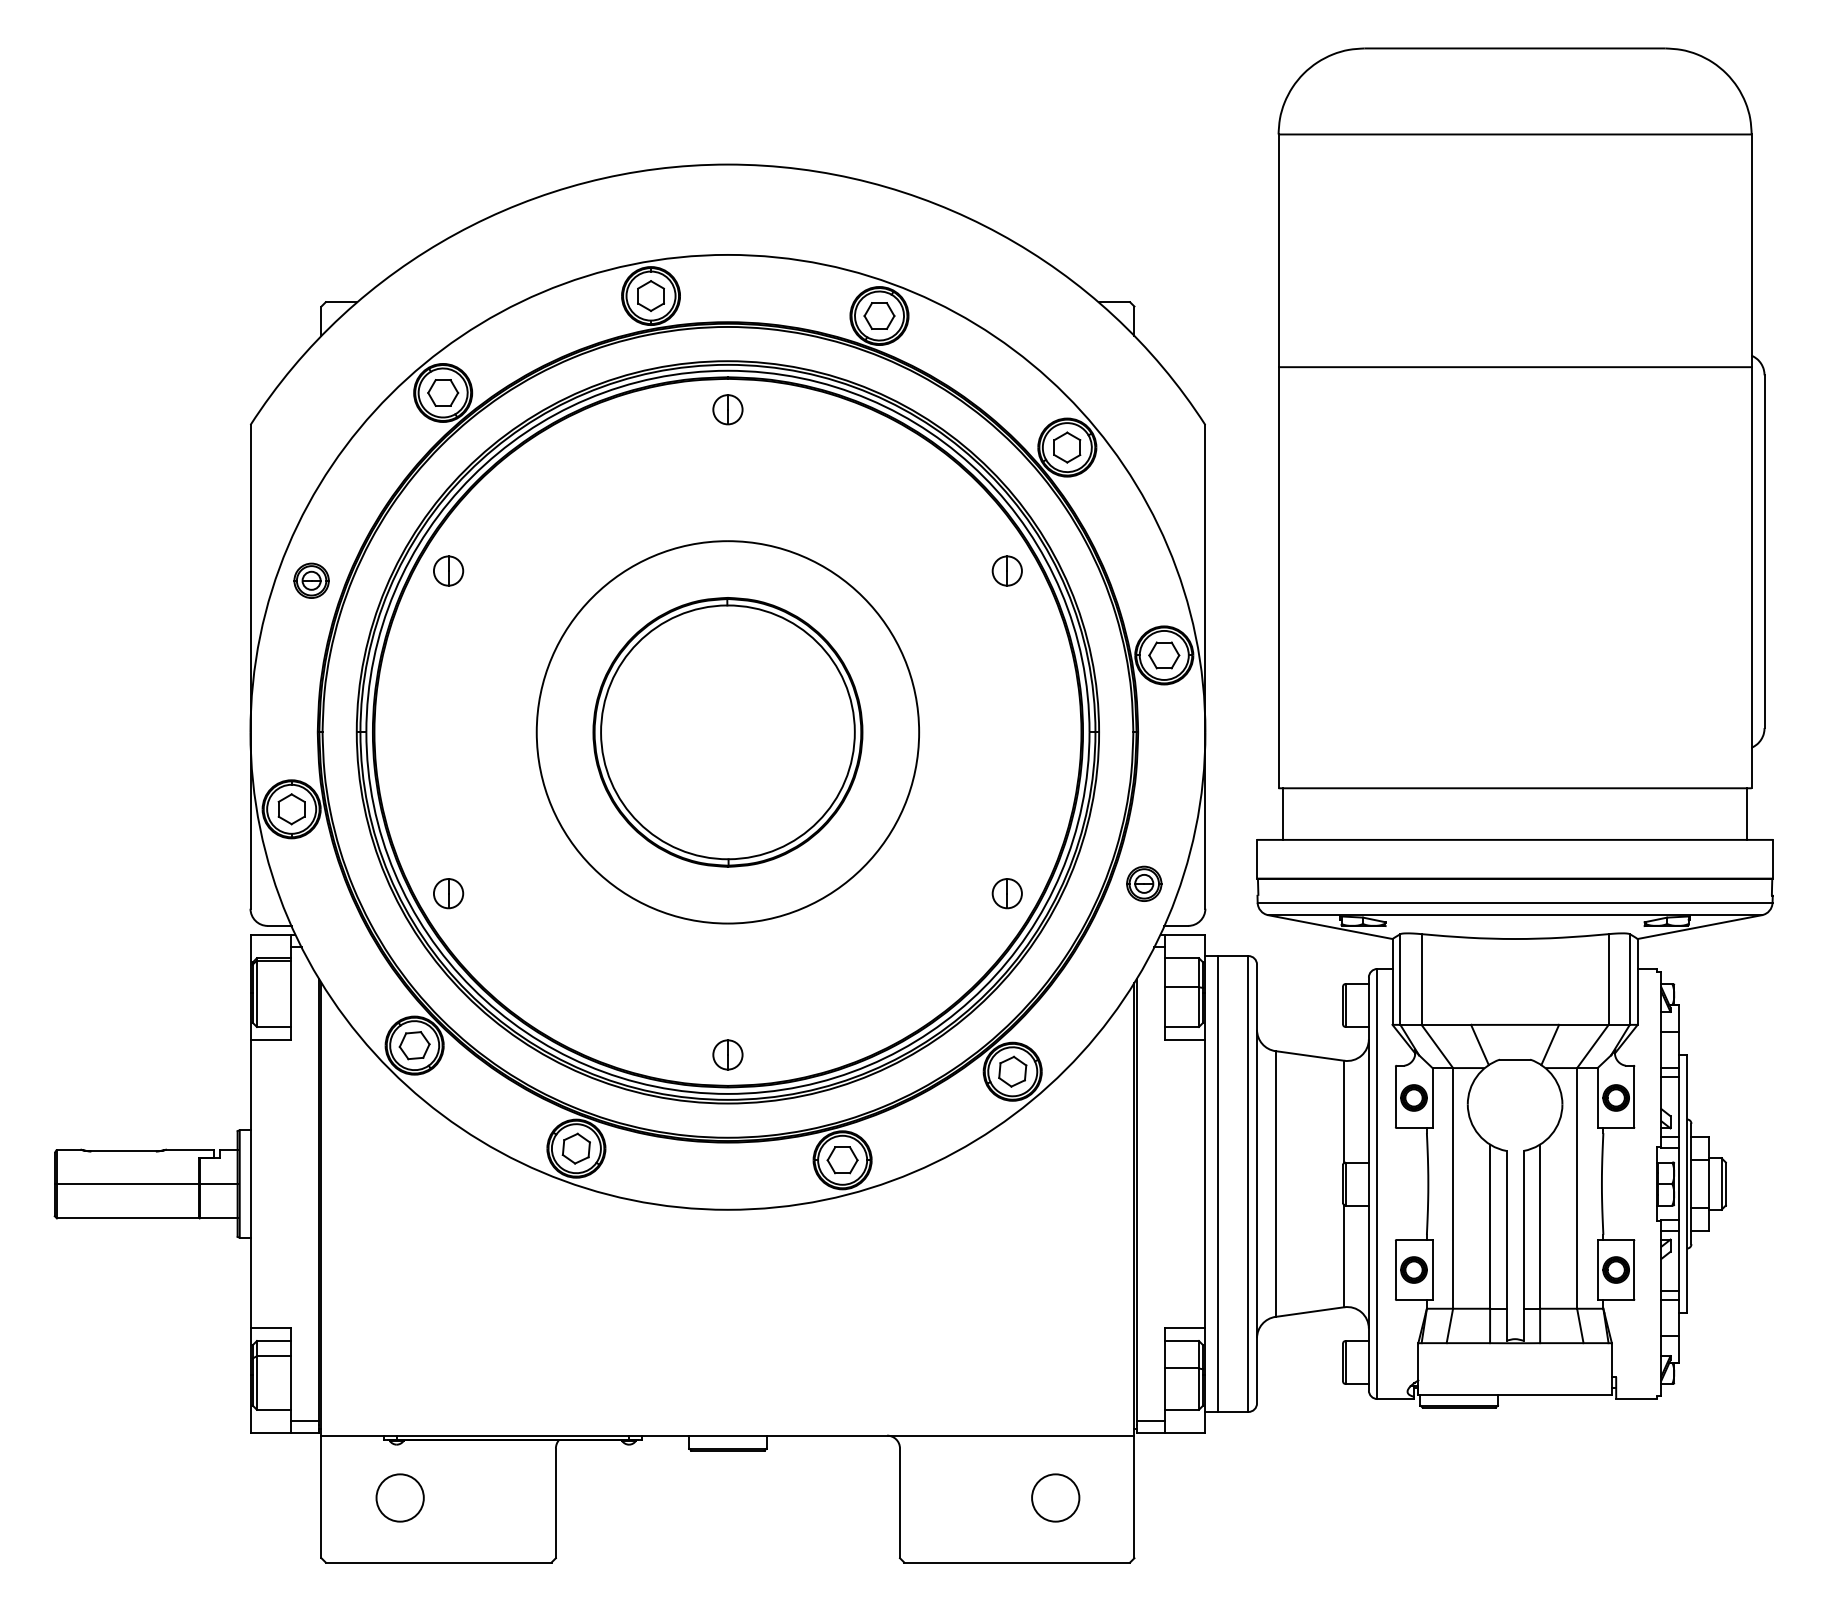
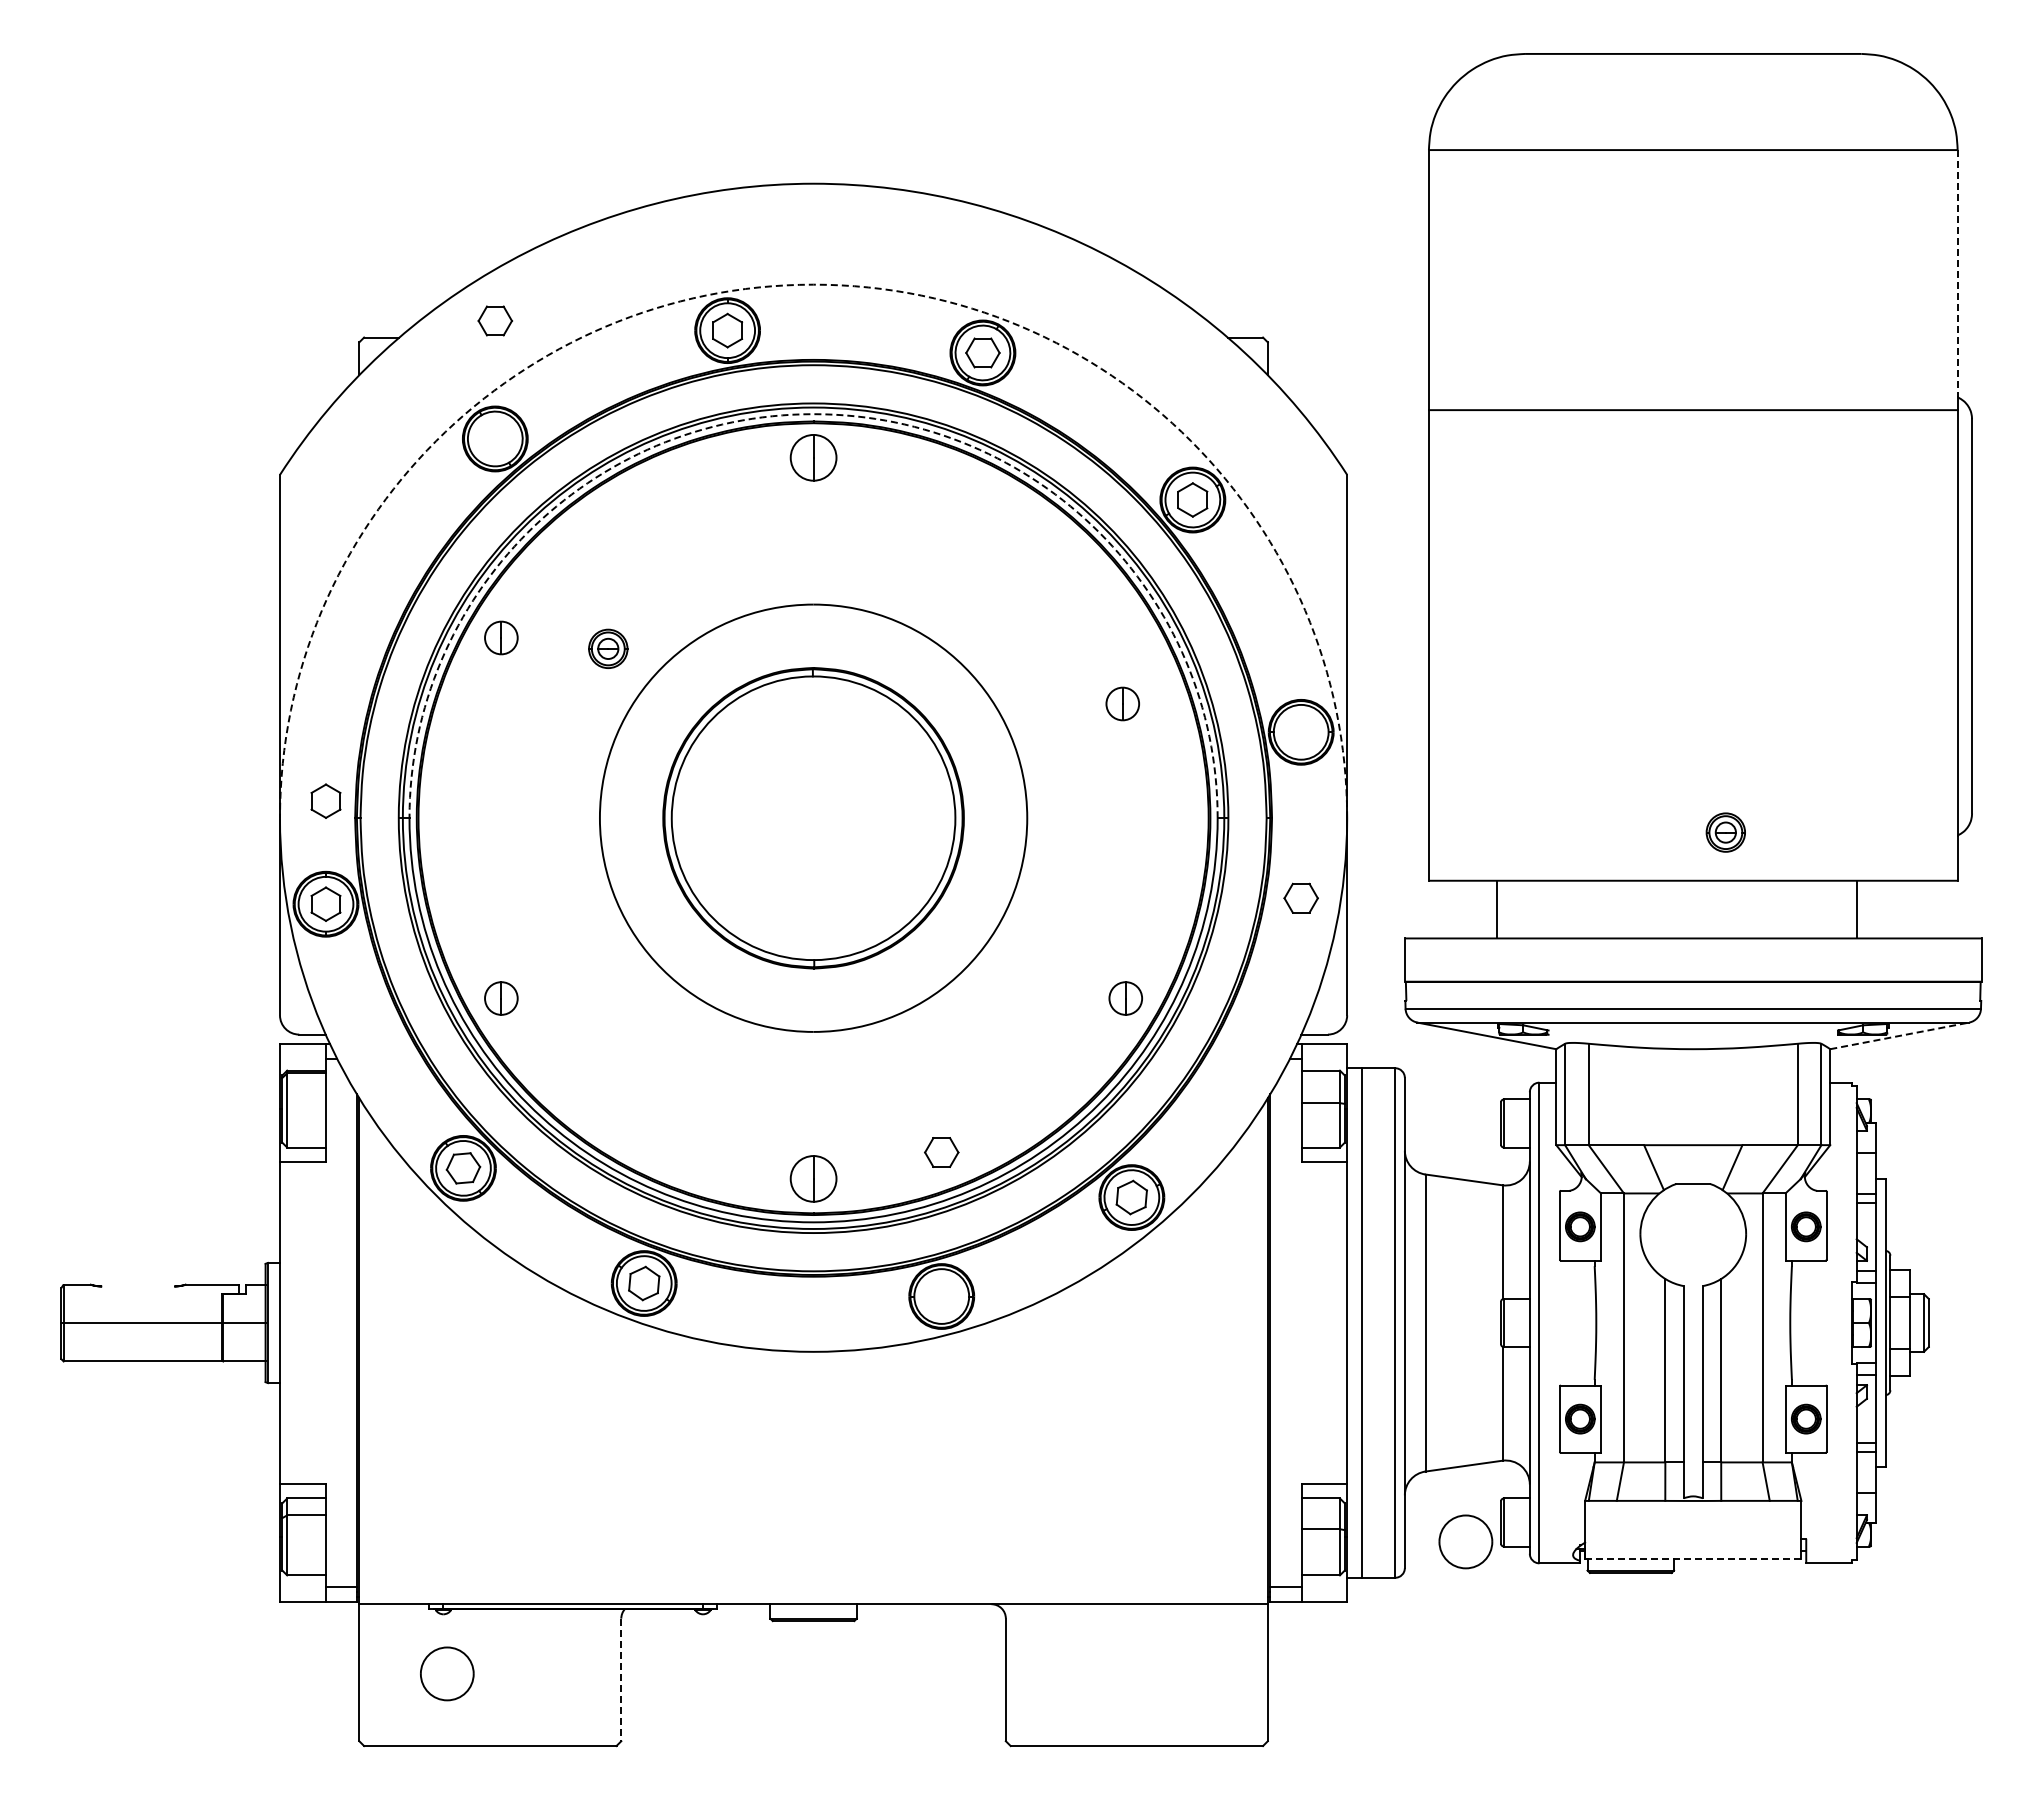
line: (1751, 244) -> (1957, 273), solid -> dashed
arc: (727, 254) -> (813, 284), solid -> dashed
arc: (727, 371) -> (813, 414), solid -> dashed
part: (442, 392) -> (494, 320), moved
part: (727, 409) -> (813, 457), size x1.4
part: (1007, 570) -> (1122, 703), moved
part: (311, 580) -> (608, 648), moved
part: (1163, 654) -> (1300, 897), moved
part: (291, 716) -> (325, 800), added
line: (1282, 814) -> (1496, 909), moved
line: (1747, 814) -> (1856, 909), moved
part: (1143, 883) -> (1725, 832), moved
line: (1699, 926) -> (1899, 1035), solid -> dashed
part: (727, 1054) -> (813, 1178), size x1.4
line: (123, 1151) -> (138, 1286), removed
part: (842, 1160) -> (941, 1152), moved
line: (1514, 1394) -> (1692, 1558), solid -> dashed
part: (1055, 1497) -> (1465, 1541), moved
line: (556, 1503) -> (621, 1680), solid -> dashed

